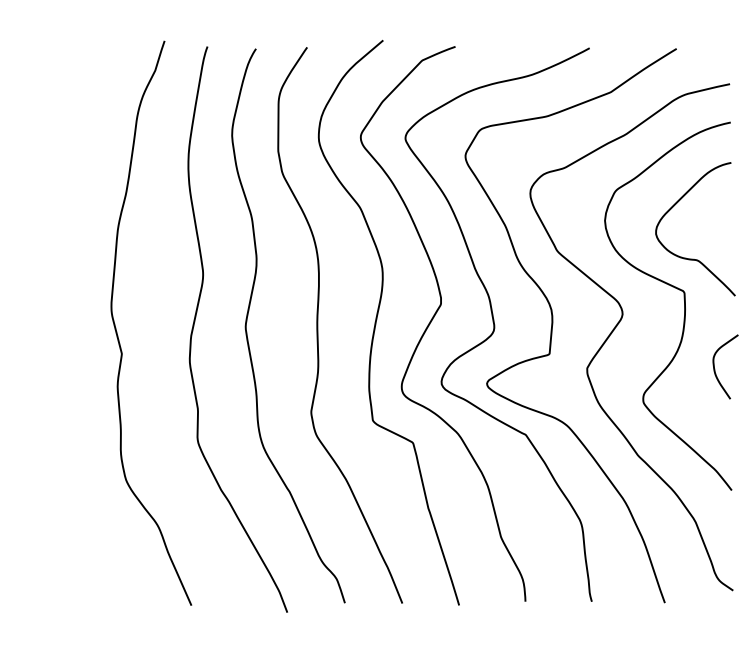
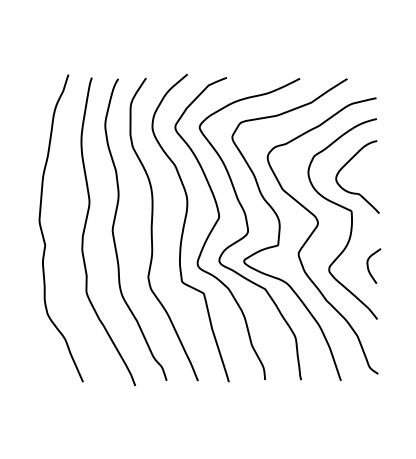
curve: (715, 365) -> (368, 265), moved

